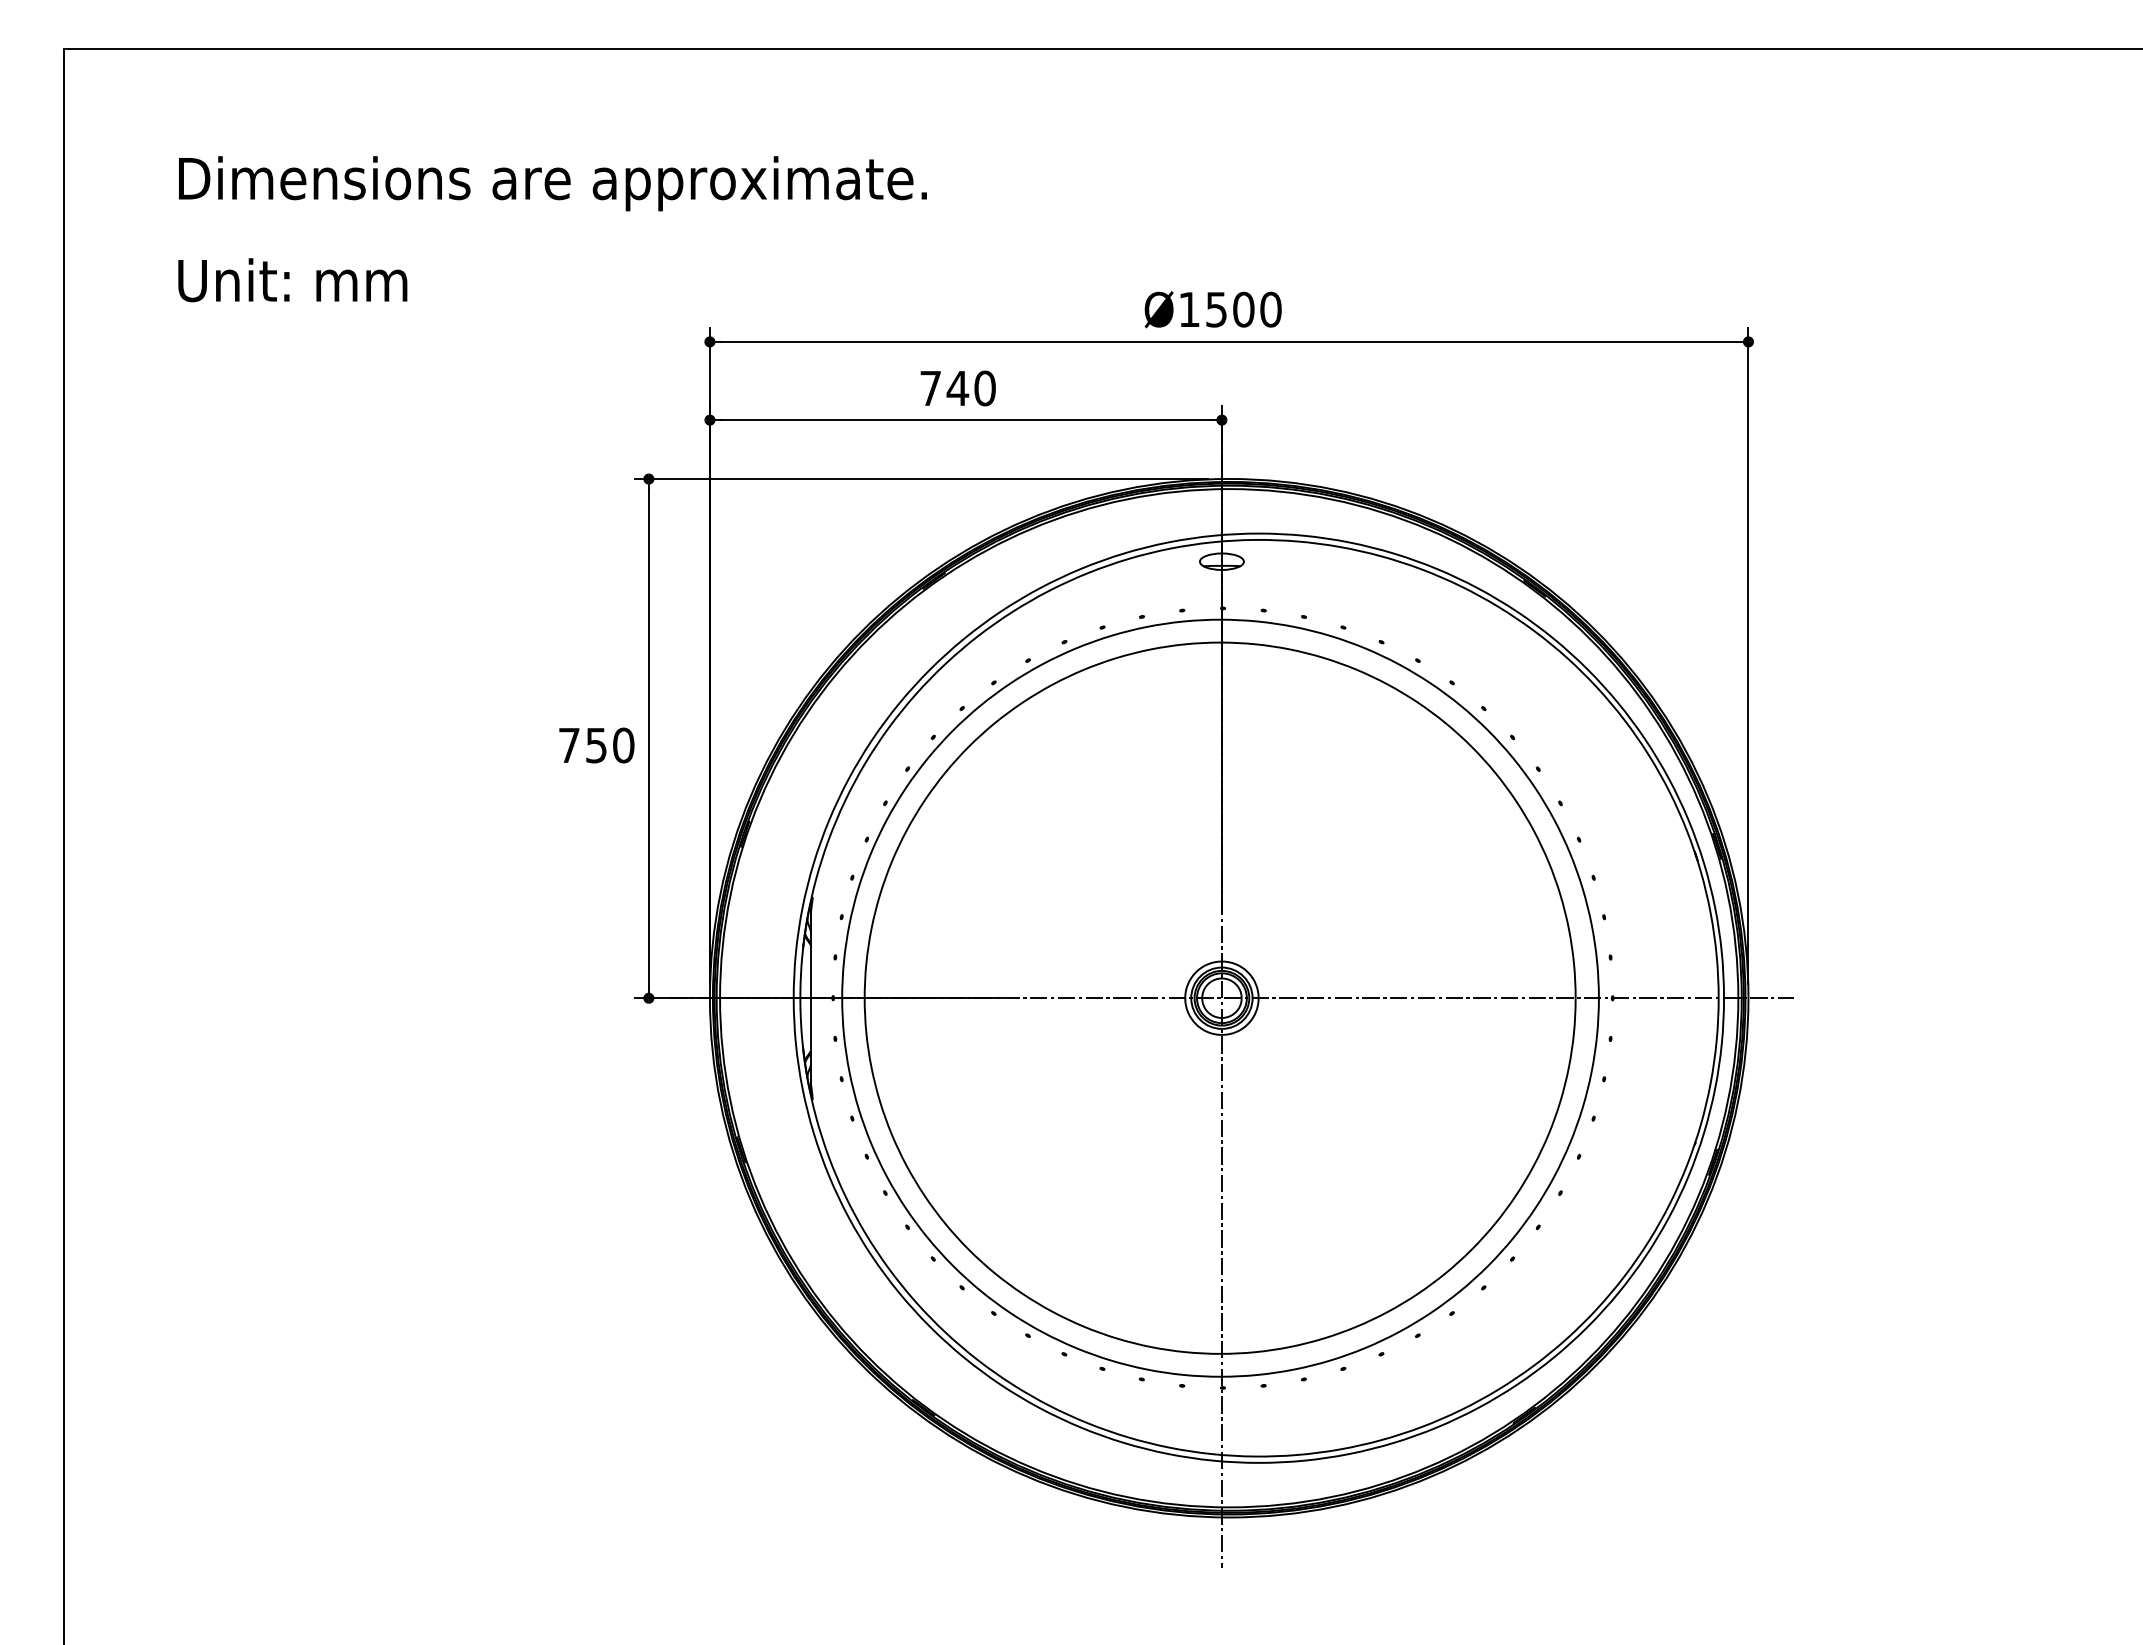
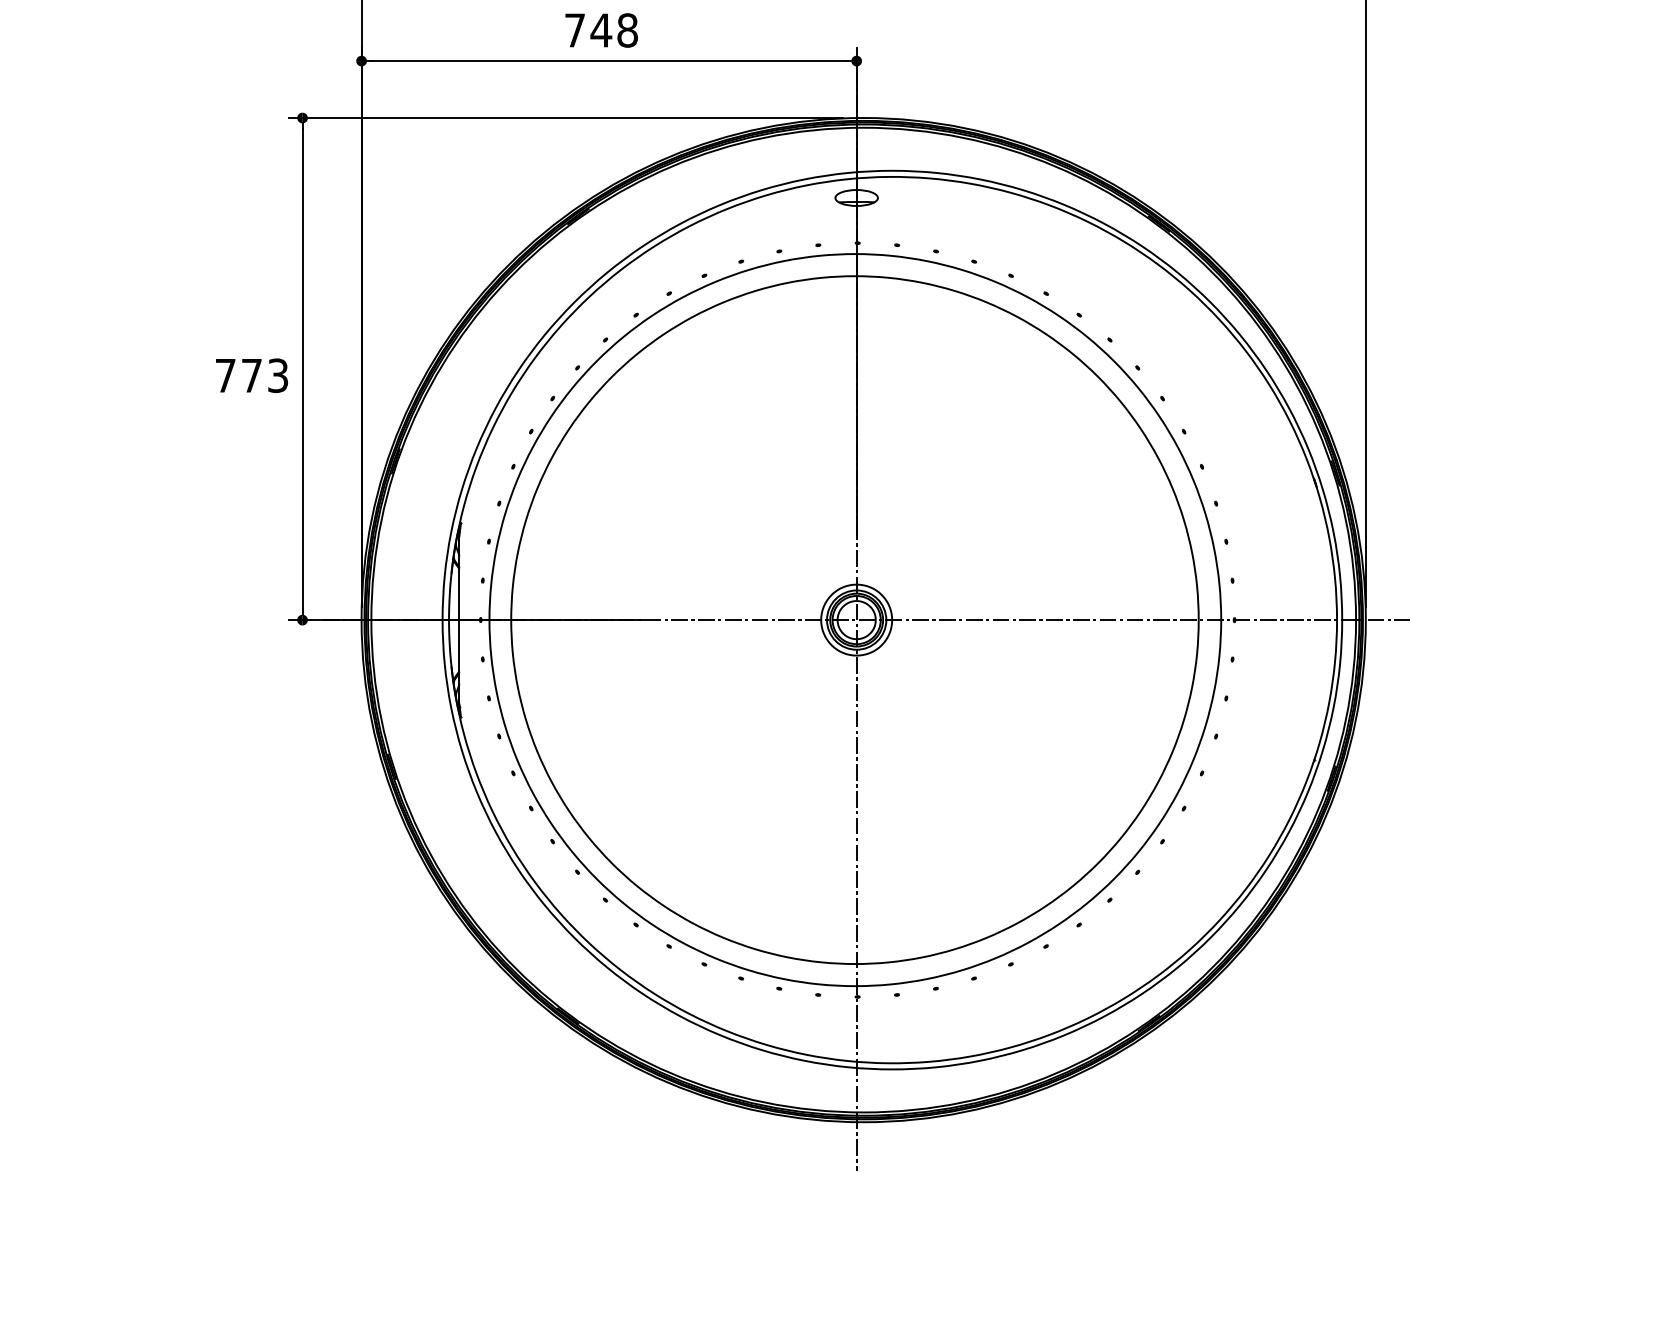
text: (984, 388) -> (627, 30), 740 -> 748
text: (610, 745) -> (265, 375), 750 -> 773

